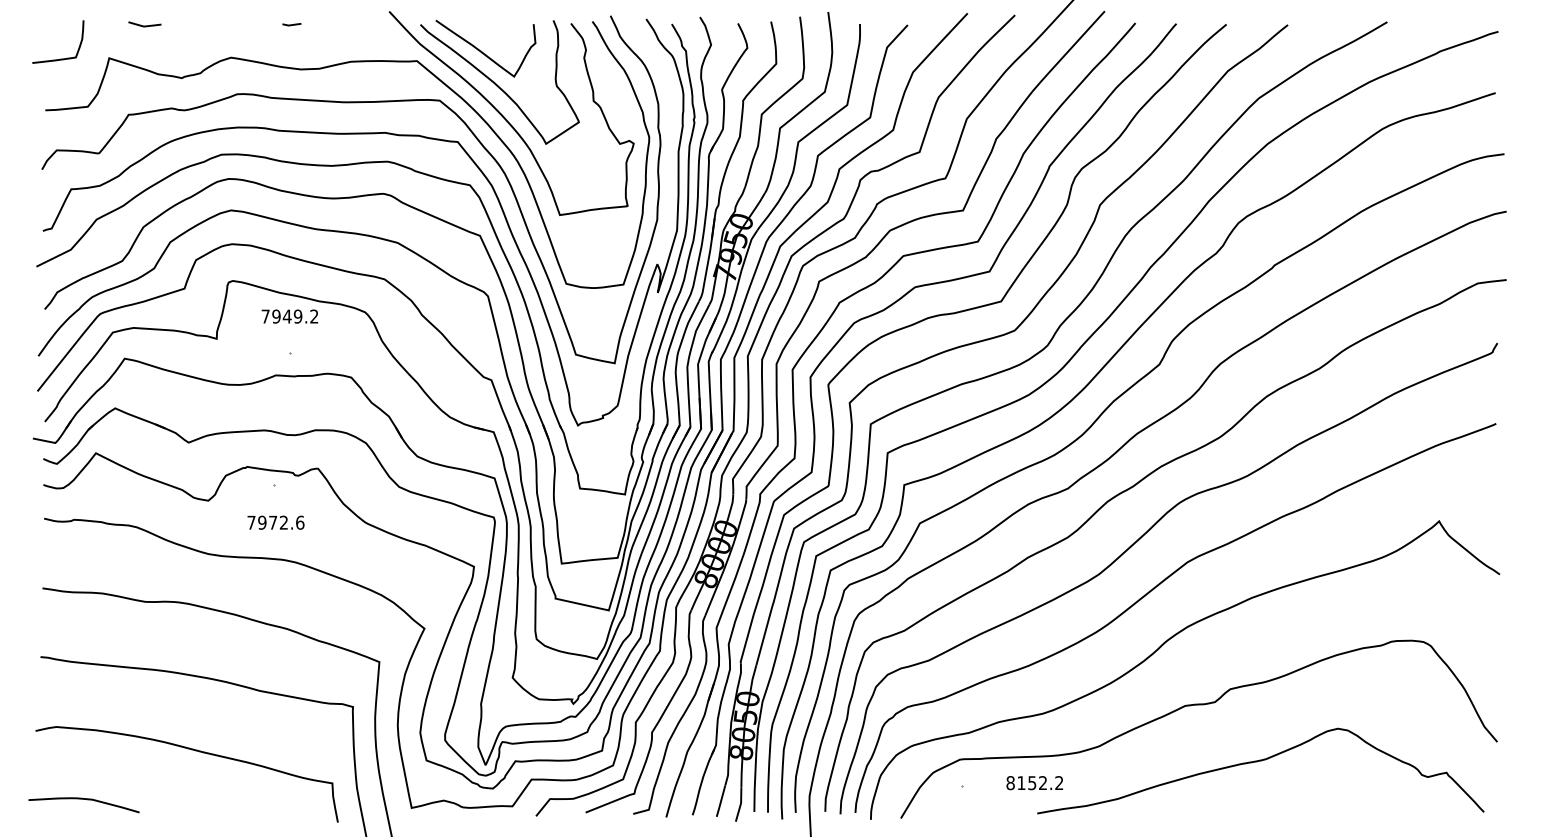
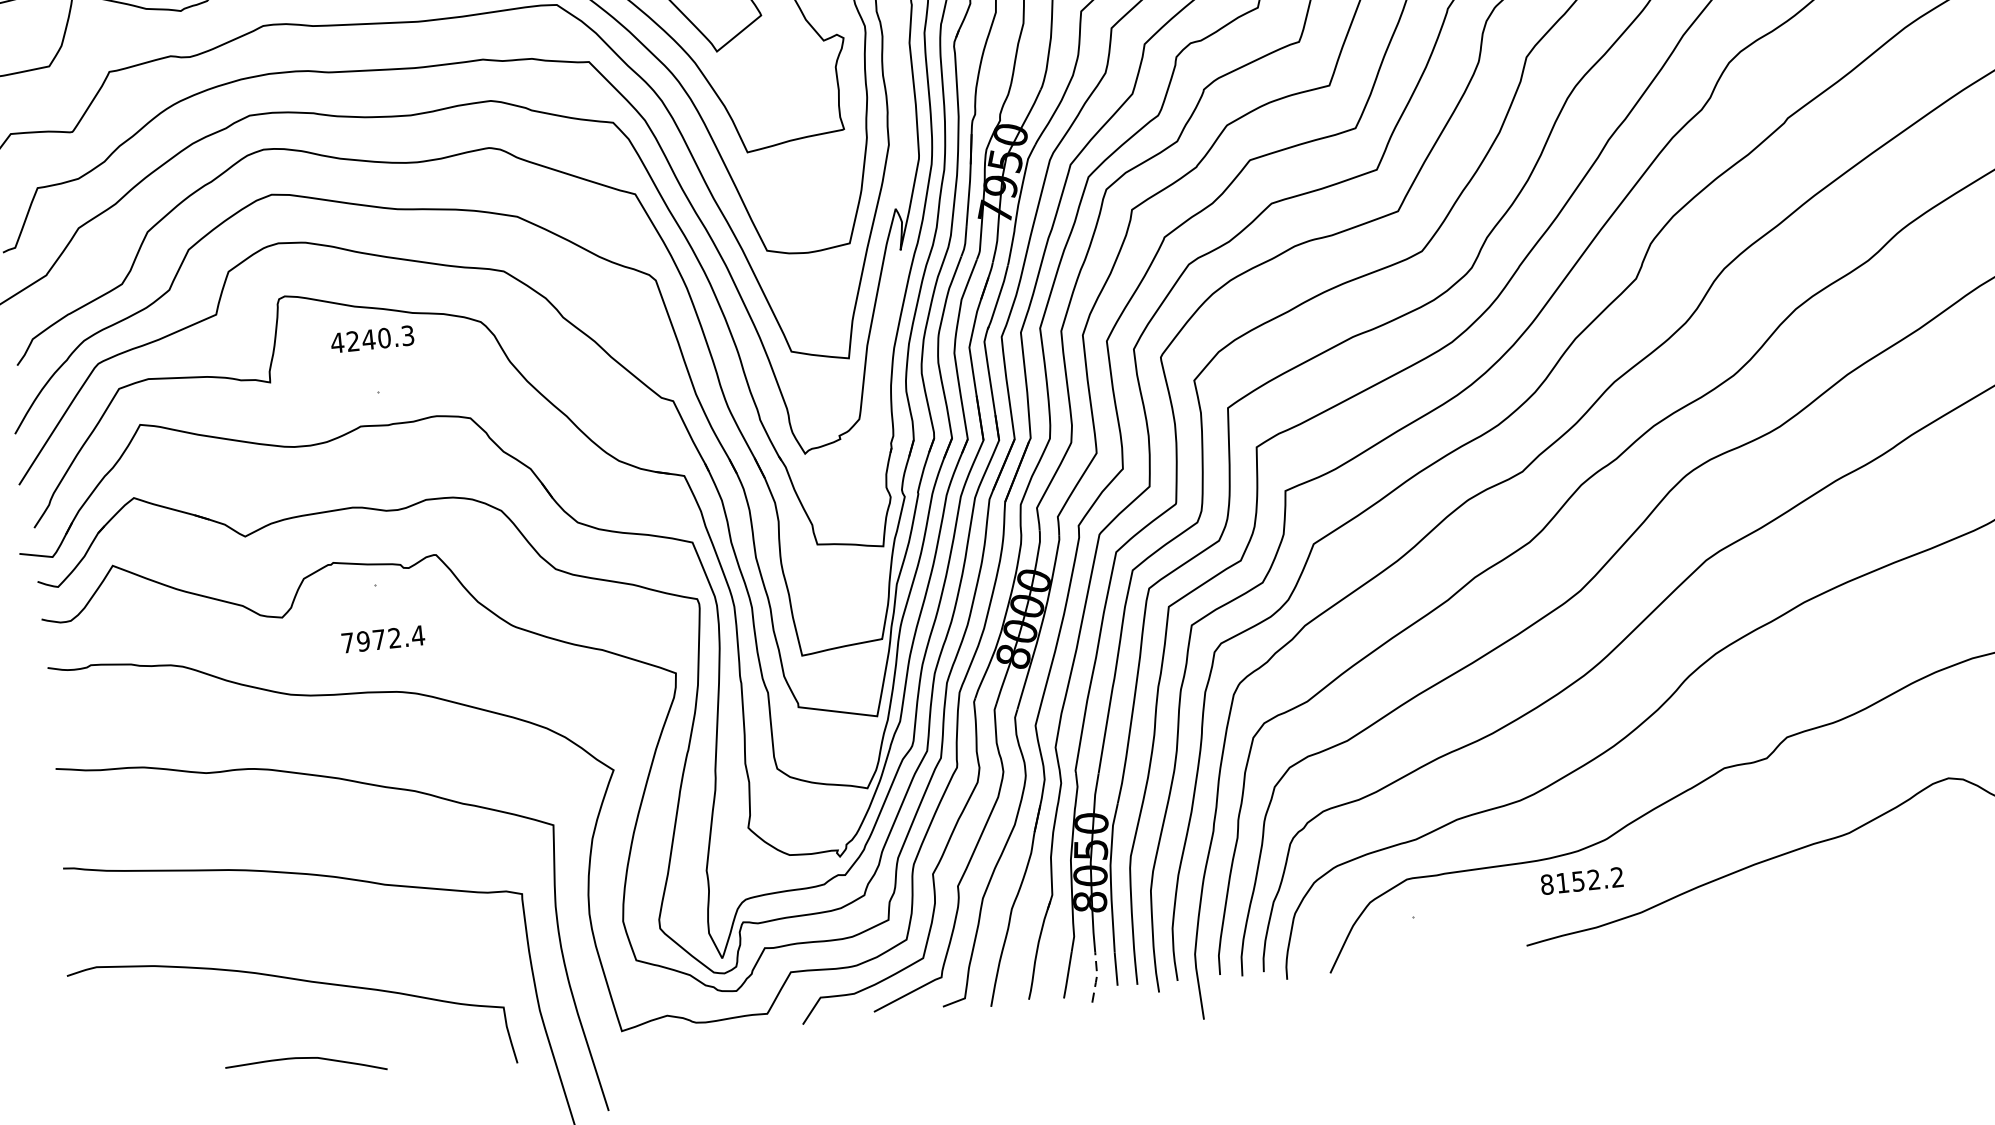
text: (289, 316) -> (371, 339), 7949.2 -> 4240.3
text: (299, 522) -> (417, 635), 7972.6 -> 7972.4
text: (1034, 783) -> (1581, 881), moved
curve: (83, 799) -> (304, 1058), moved
line: (740, 804) -> (1096, 977), solid -> dashed

